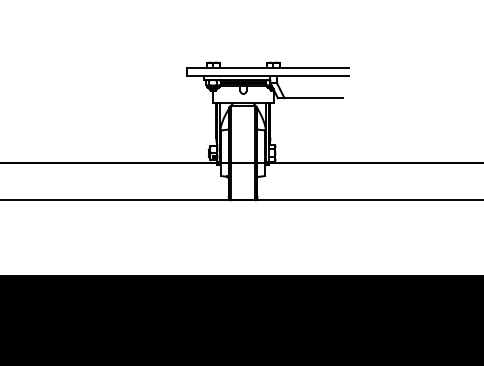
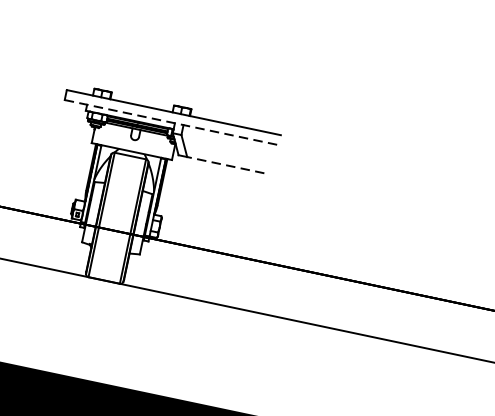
line: (268, 75) -> (172, 122), solid -> dashed
line: (313, 98) -> (225, 165), solid -> dashed

